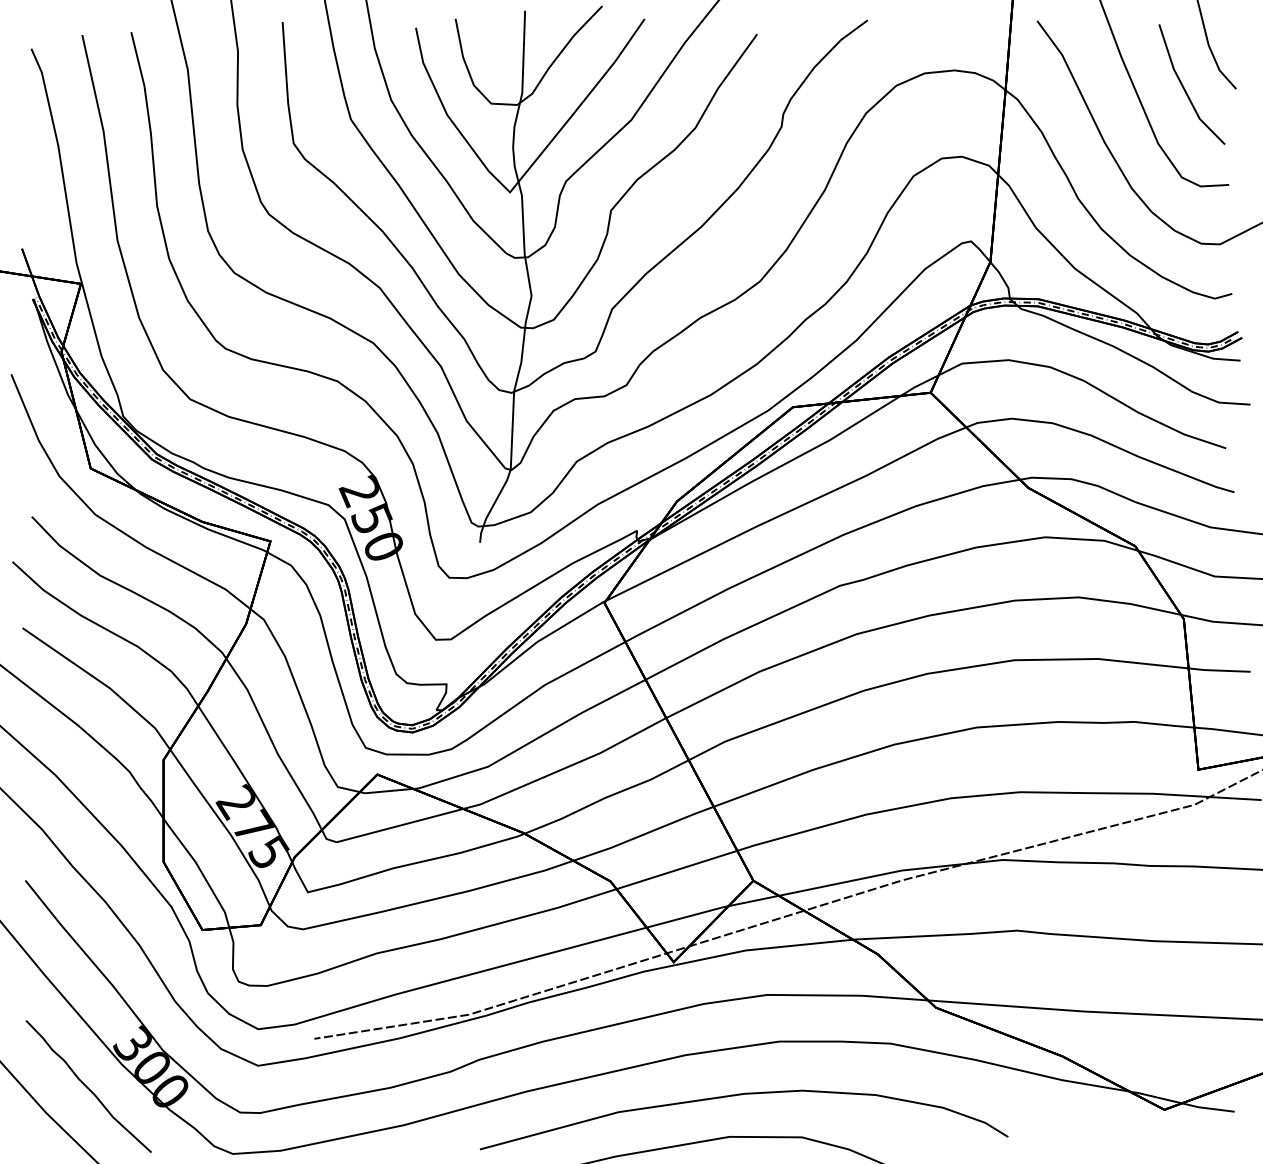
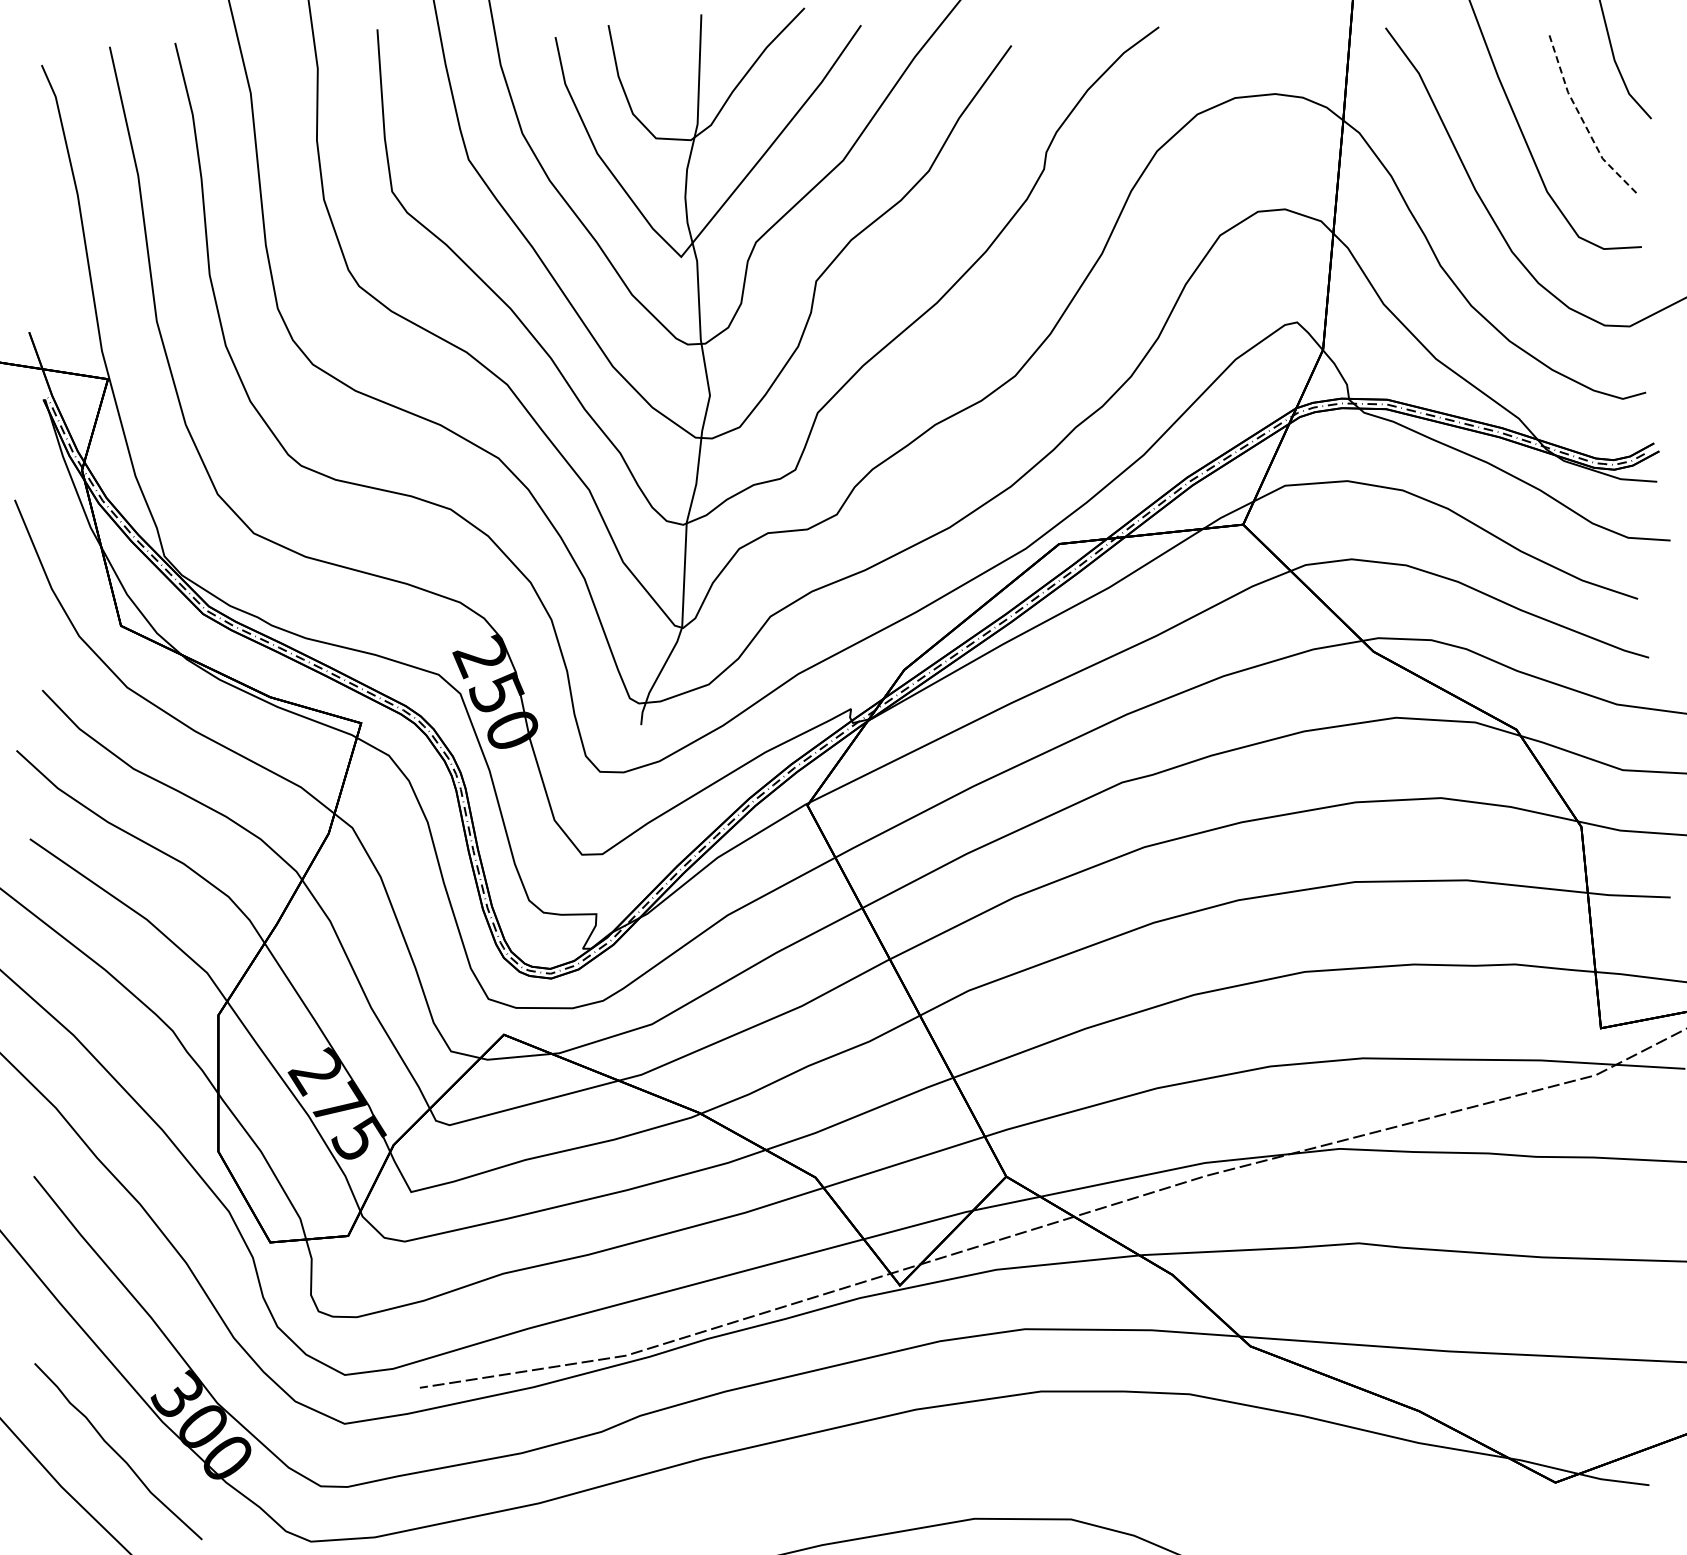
line: (1183, 88) -> (1581, 118), solid -> dashed
curve: (740, 1095) -> (988, 1463), removed

